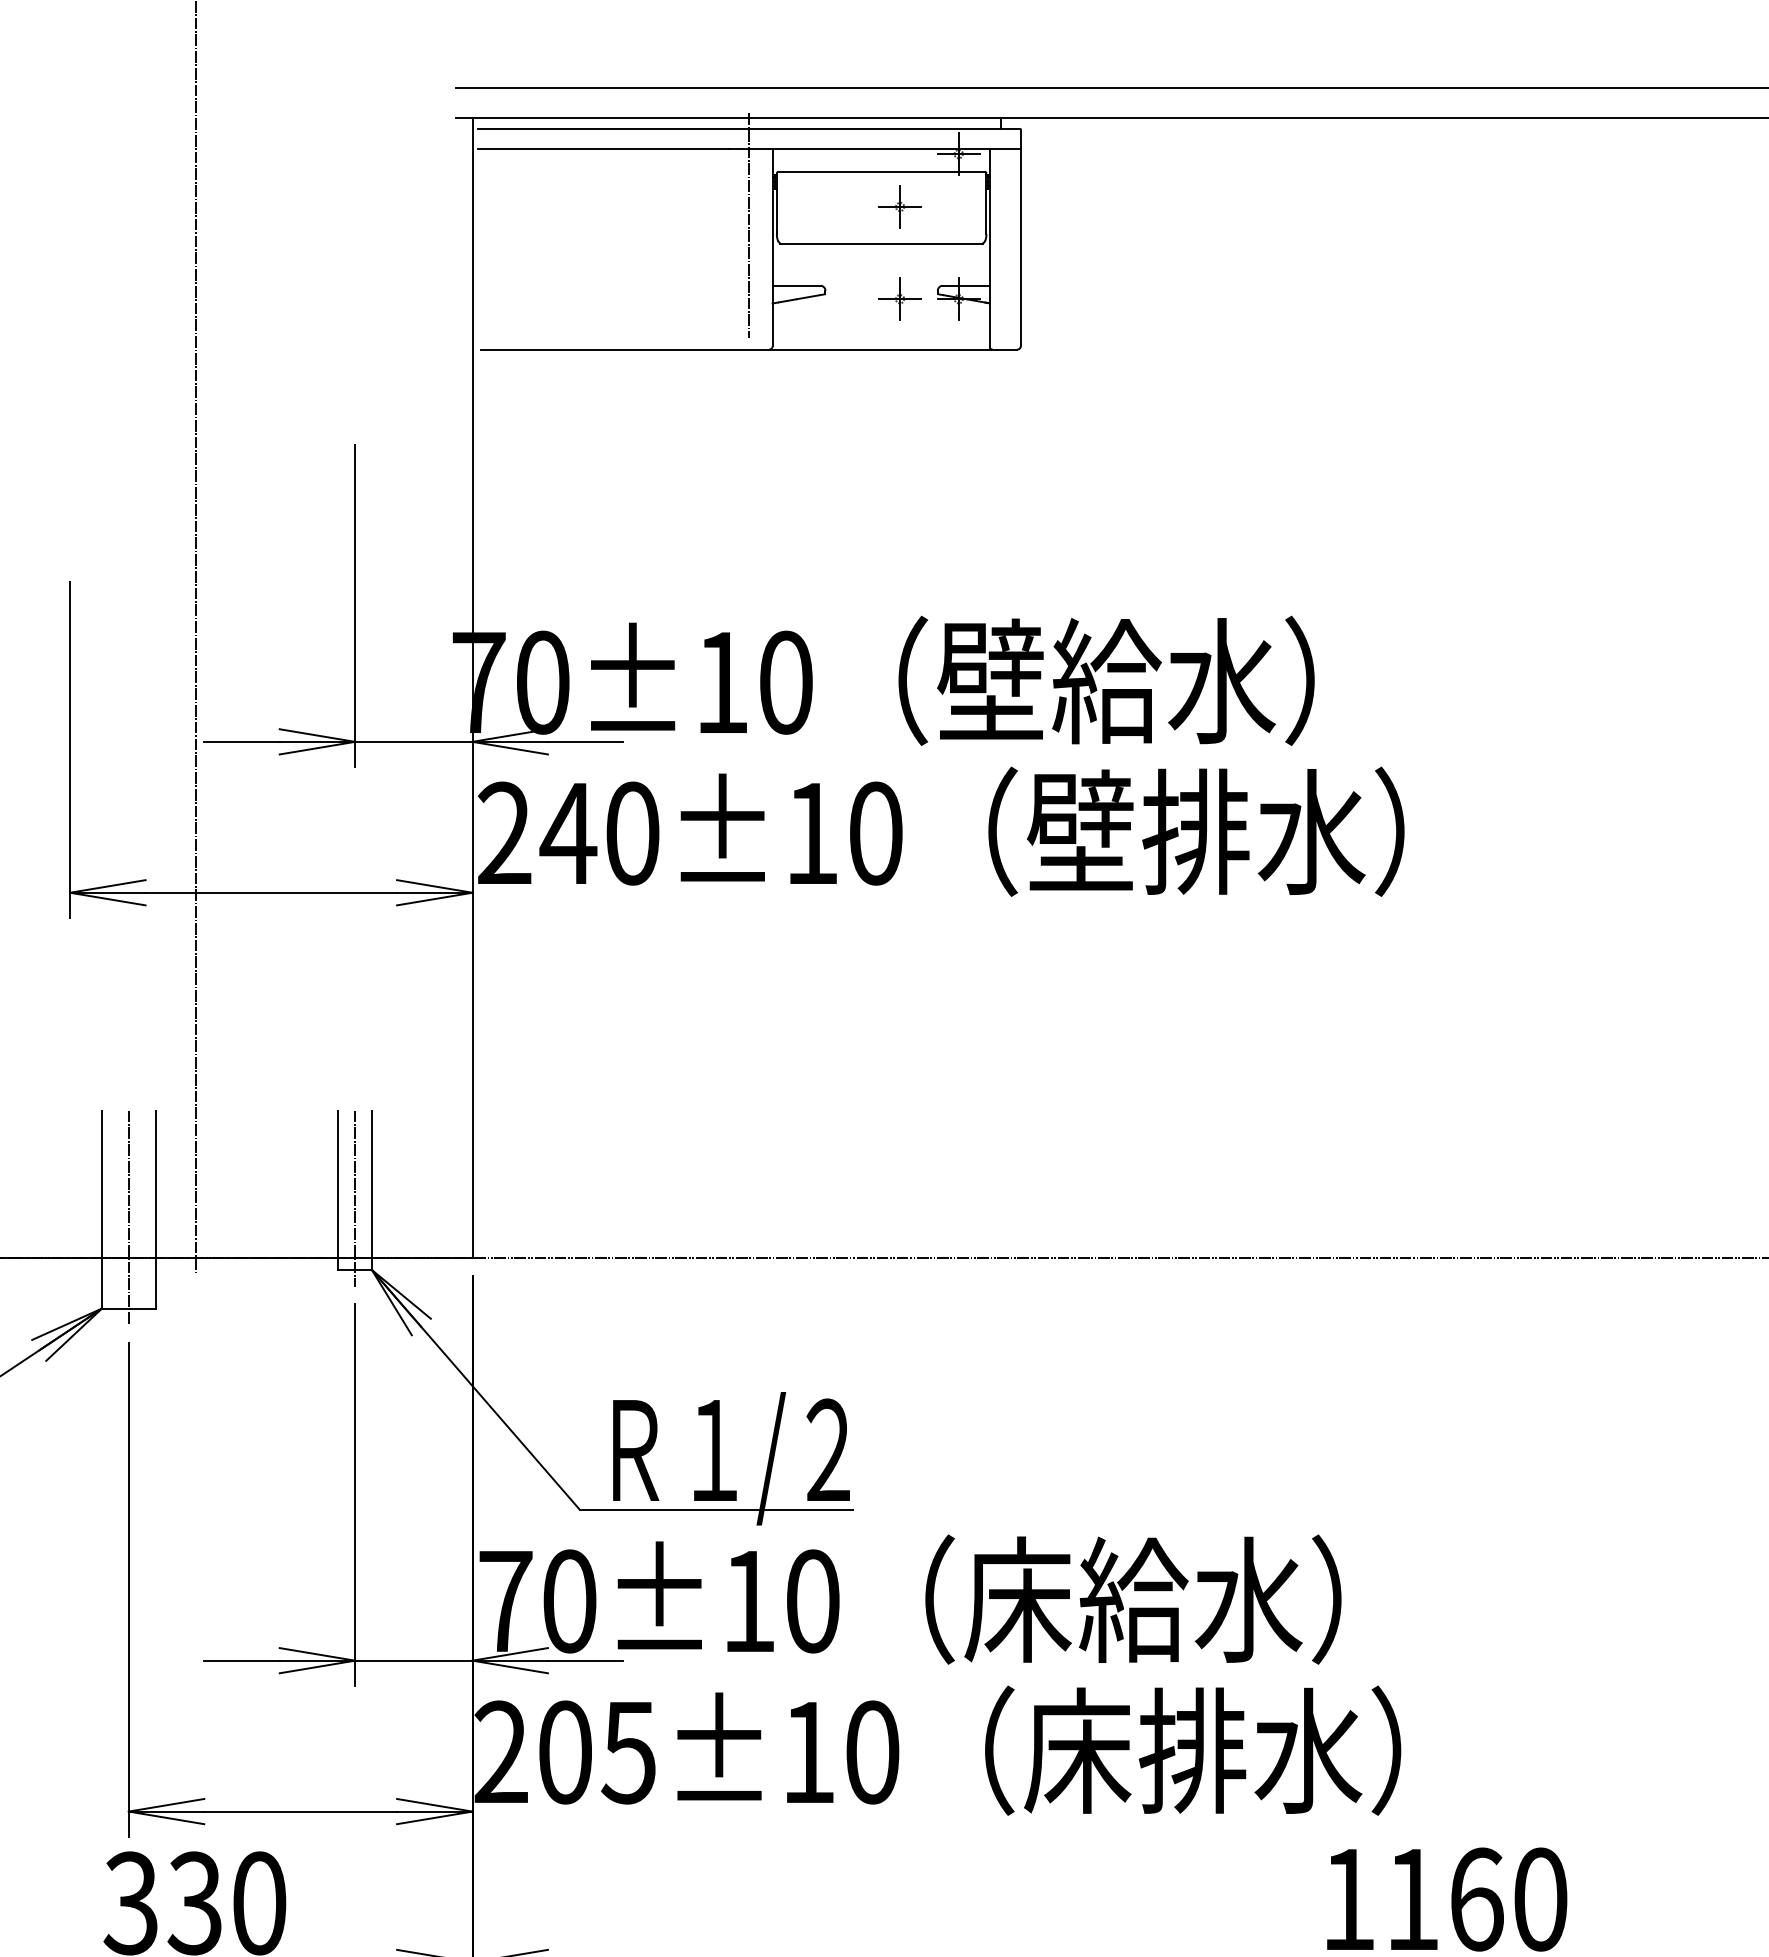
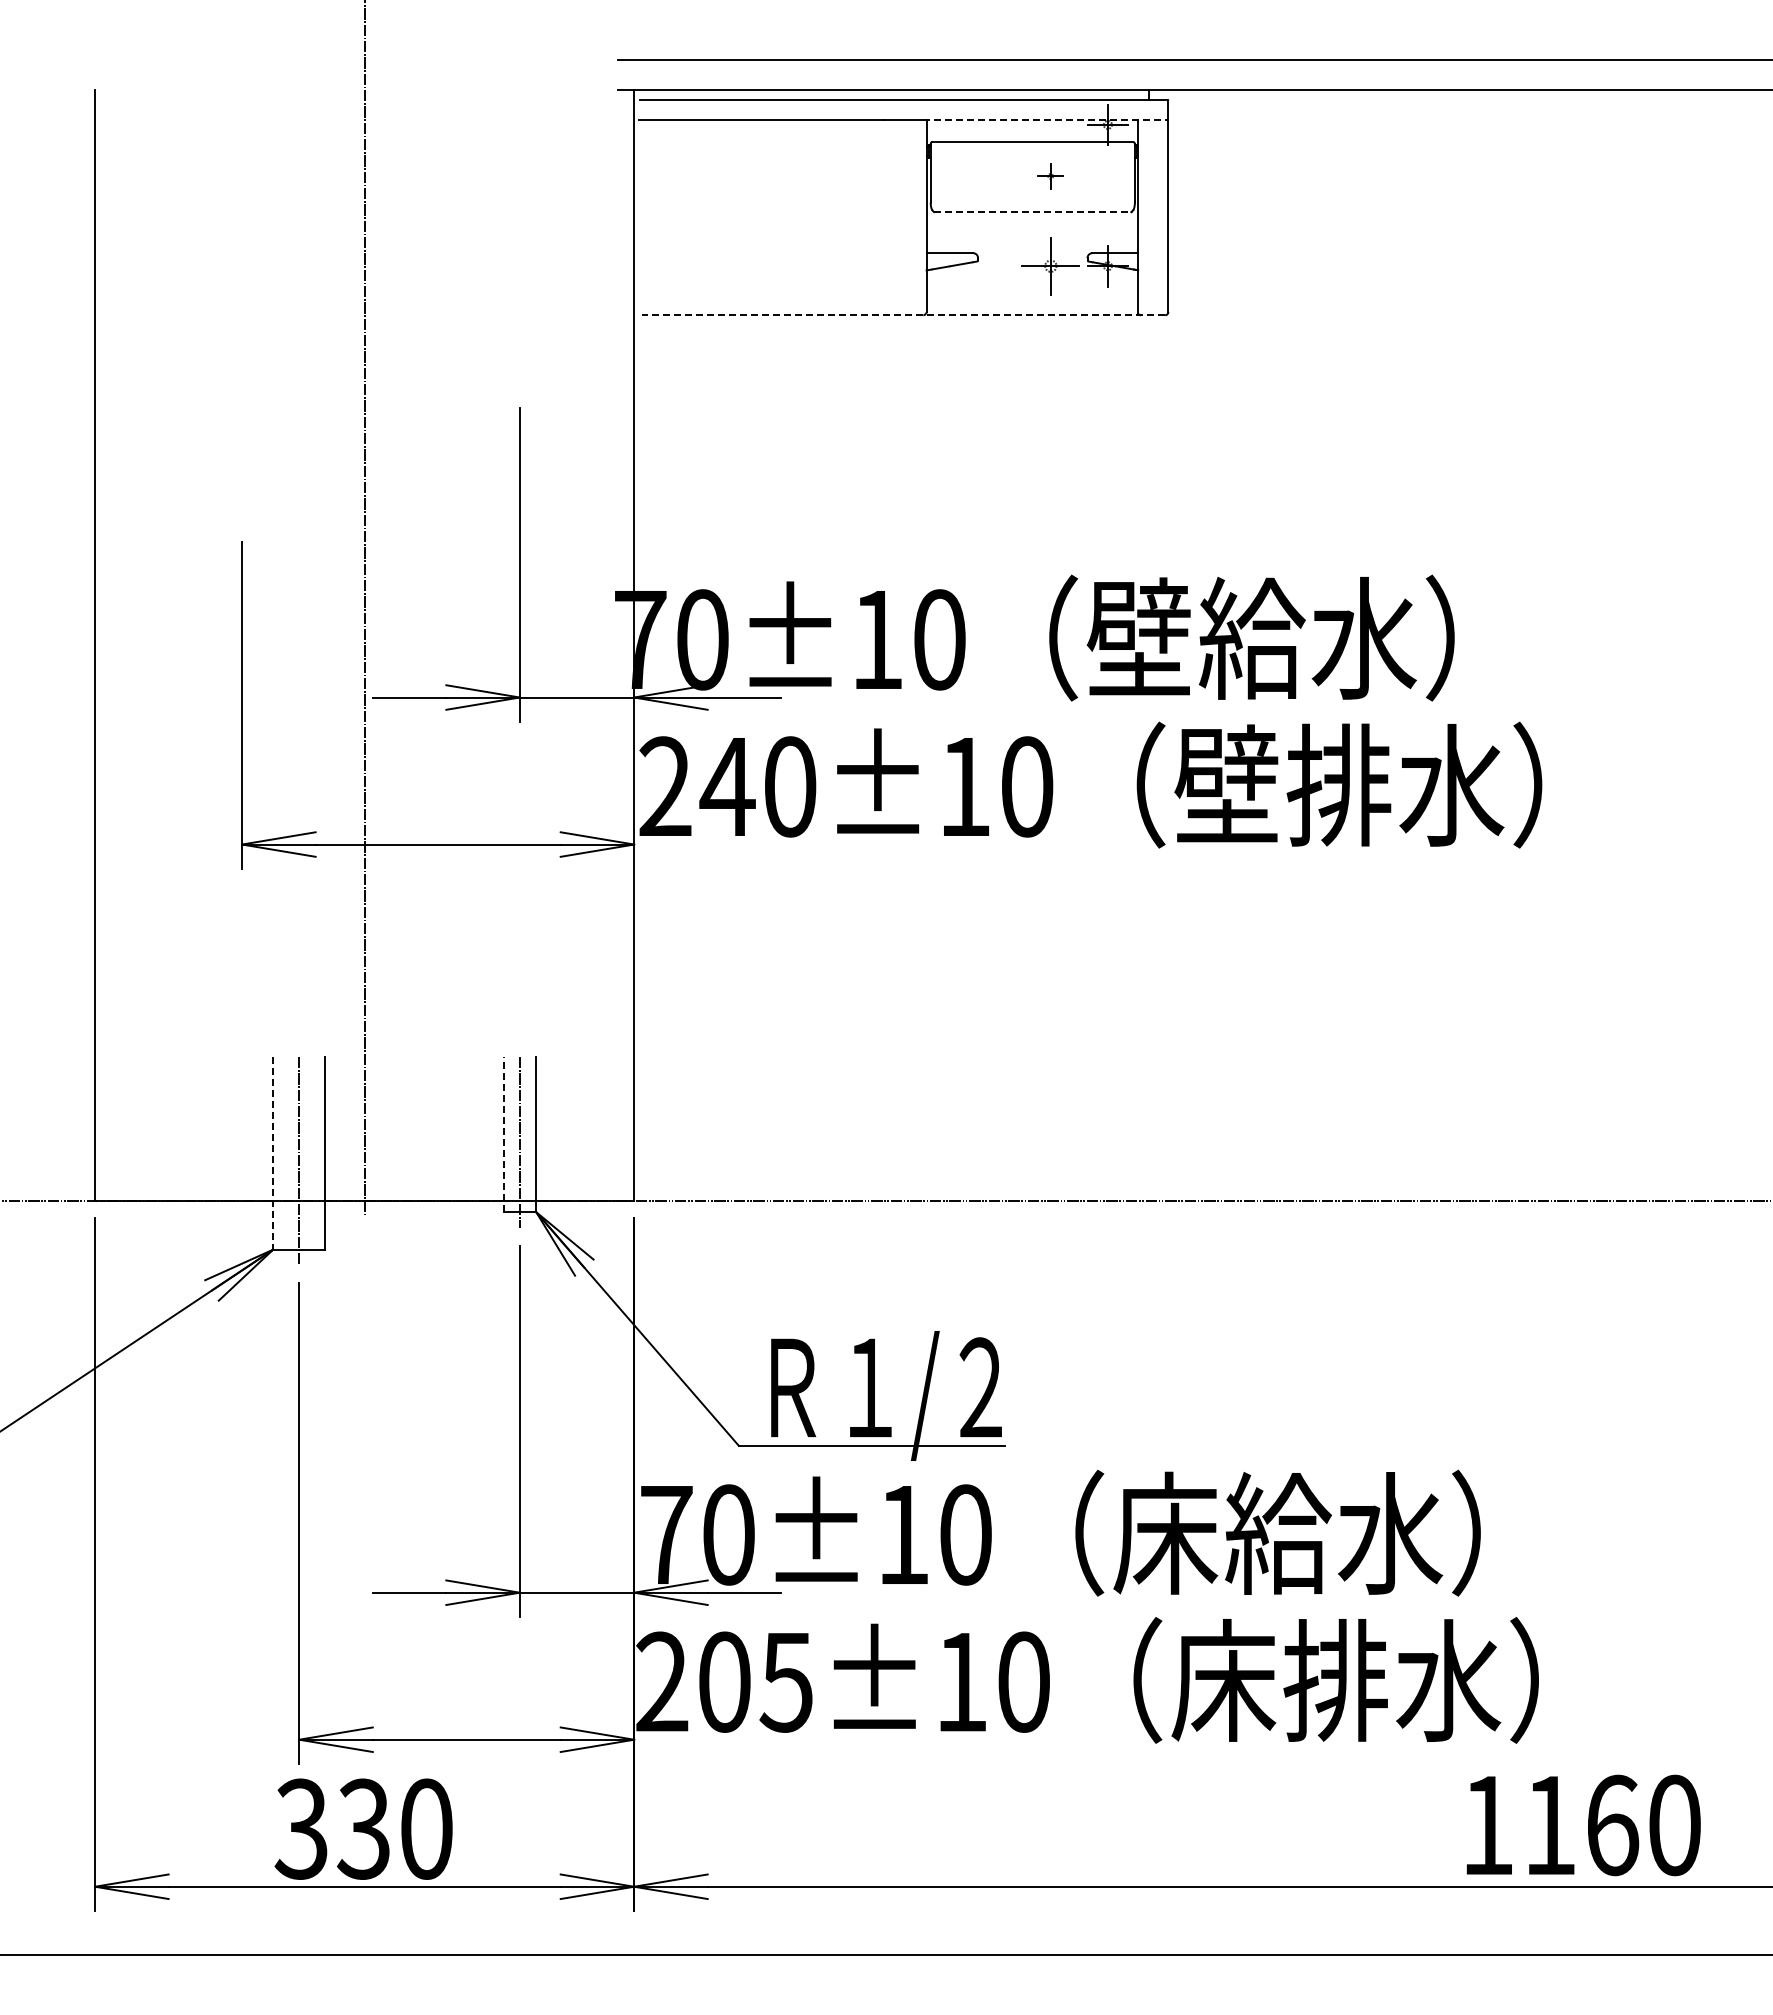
line: (894, 149) -> (1045, 120), solid -> dashed
part: (899, 207) -> (1050, 176), size x0.6
line: (748, 224) -> (903, 193), removed
line: (881, 244) -> (1032, 212), solid -> dashed
part: (899, 299) -> (1050, 266), size x1.4
line: (748, 349) -> (903, 315), solid -> dashed
line: (338, 1190) -> (503, 1134), solid -> dashed
line: (102, 1209) -> (273, 1153), solid -> dashed

